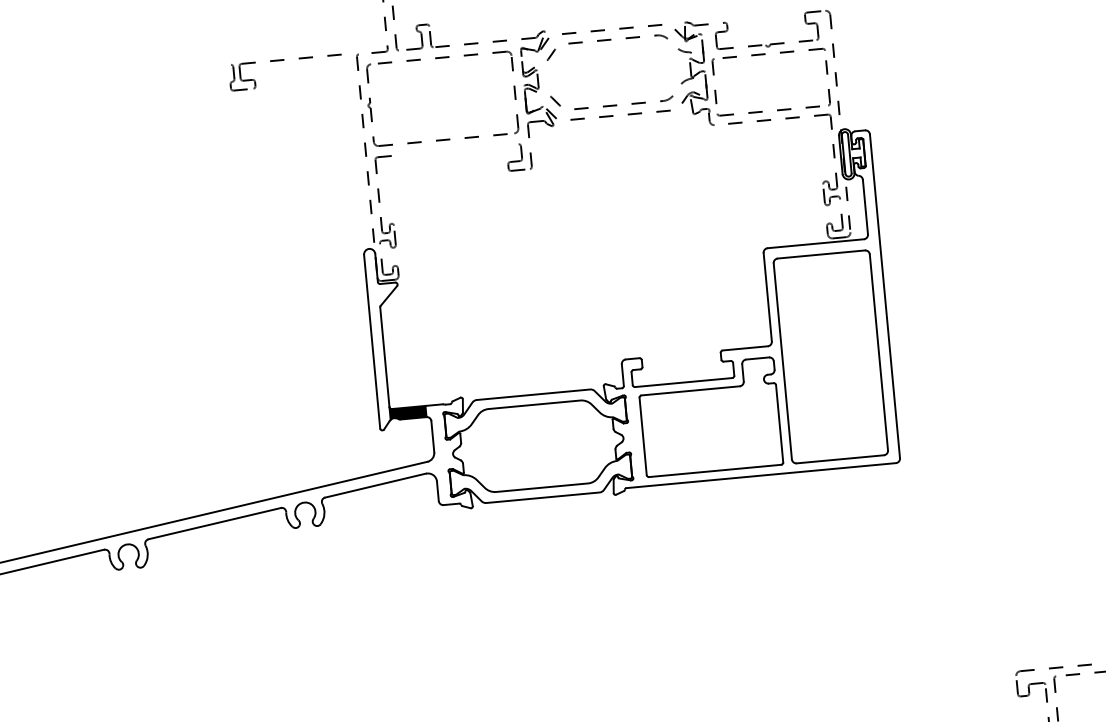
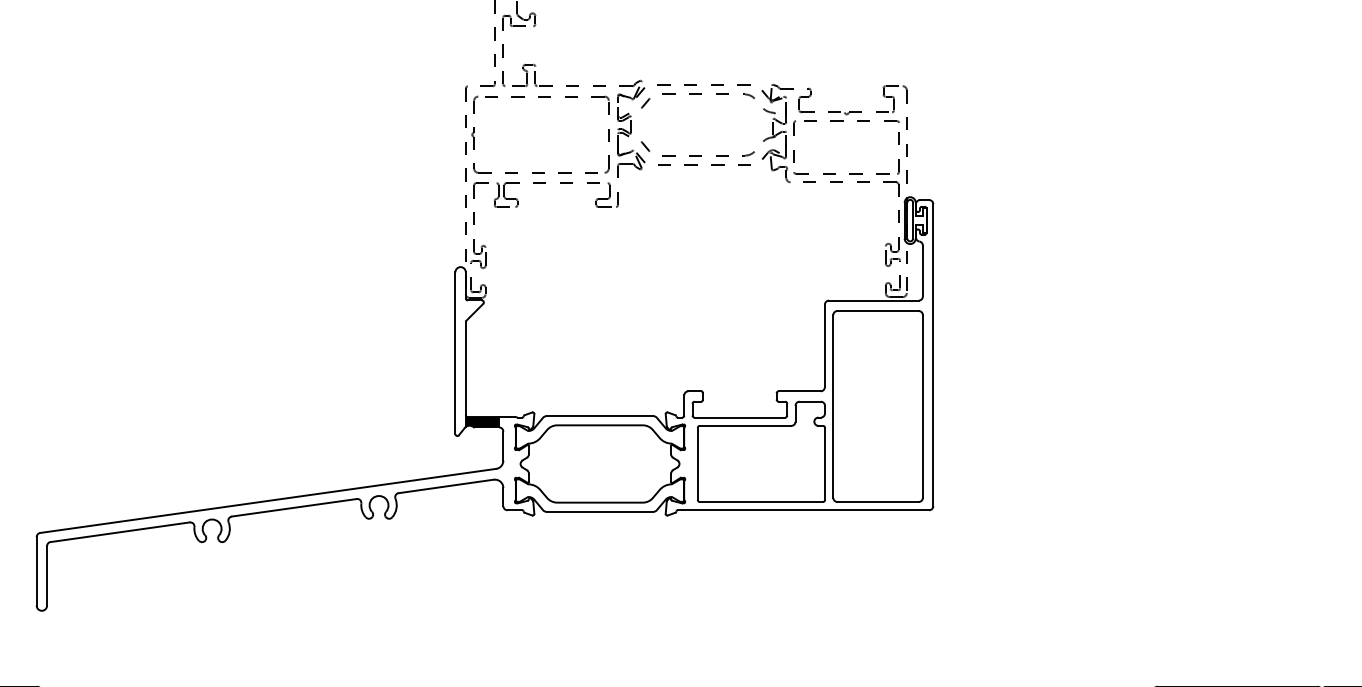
part: (283, 60) -> (545, 183), moved

